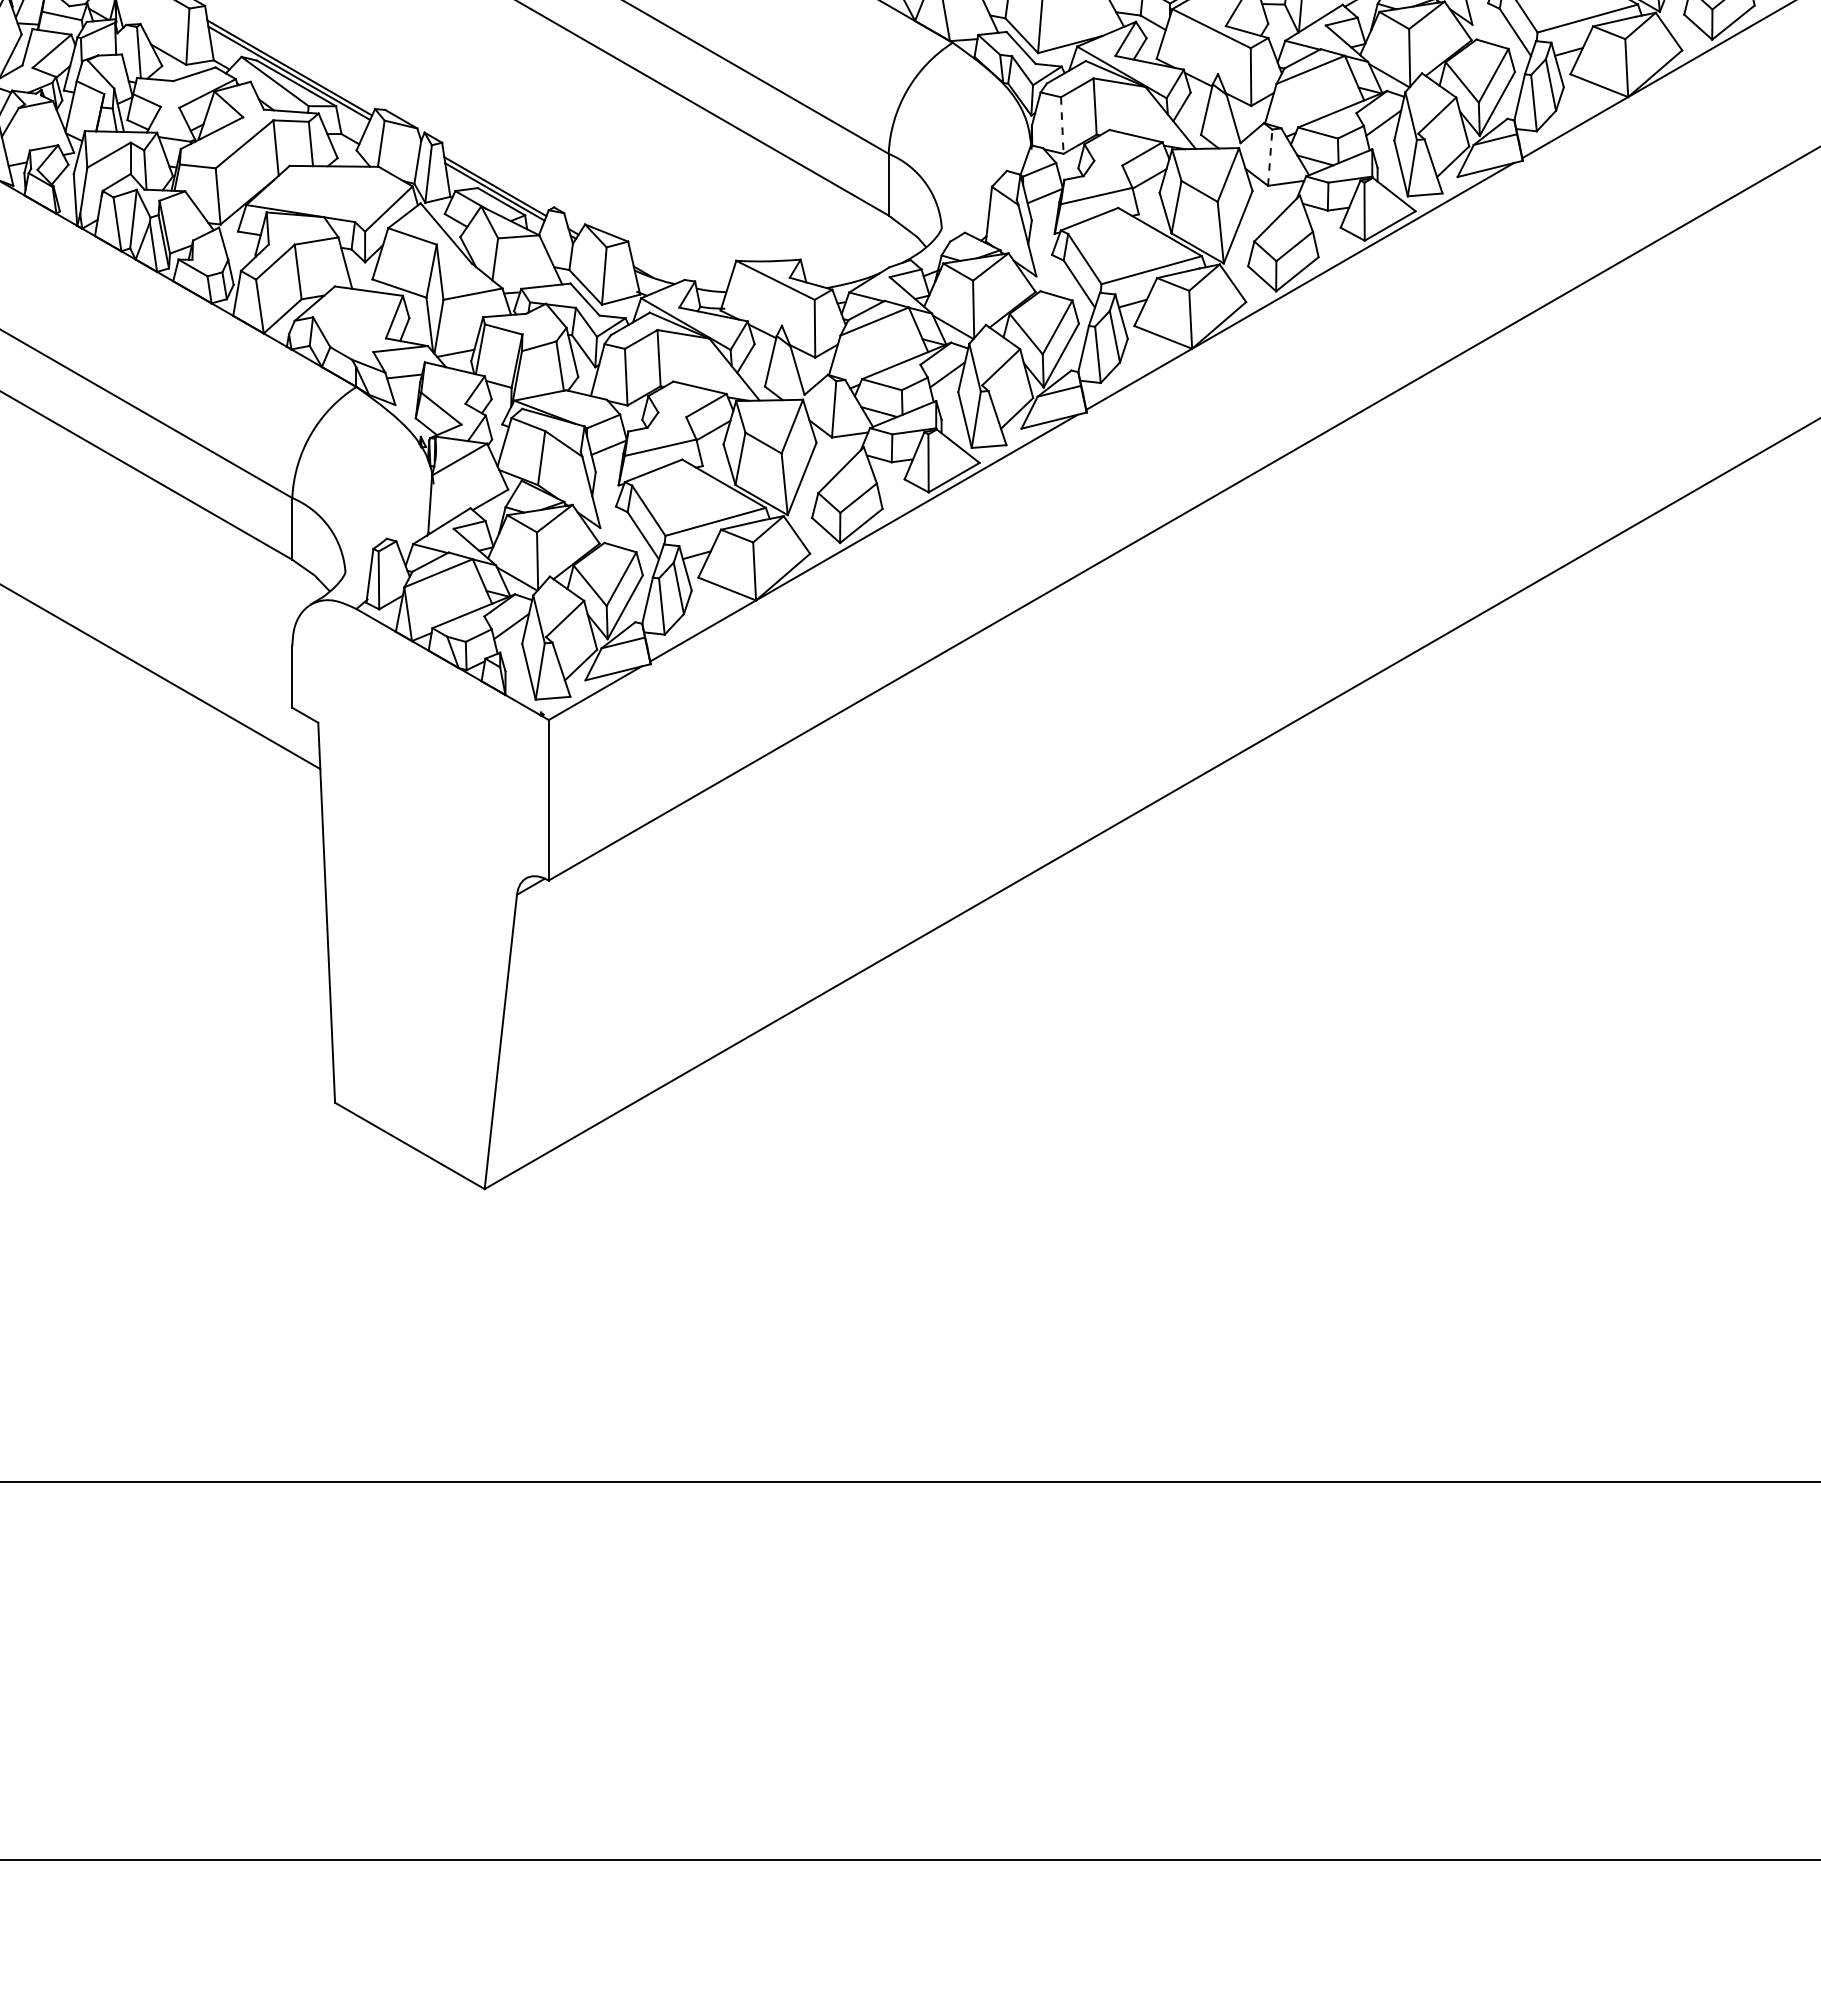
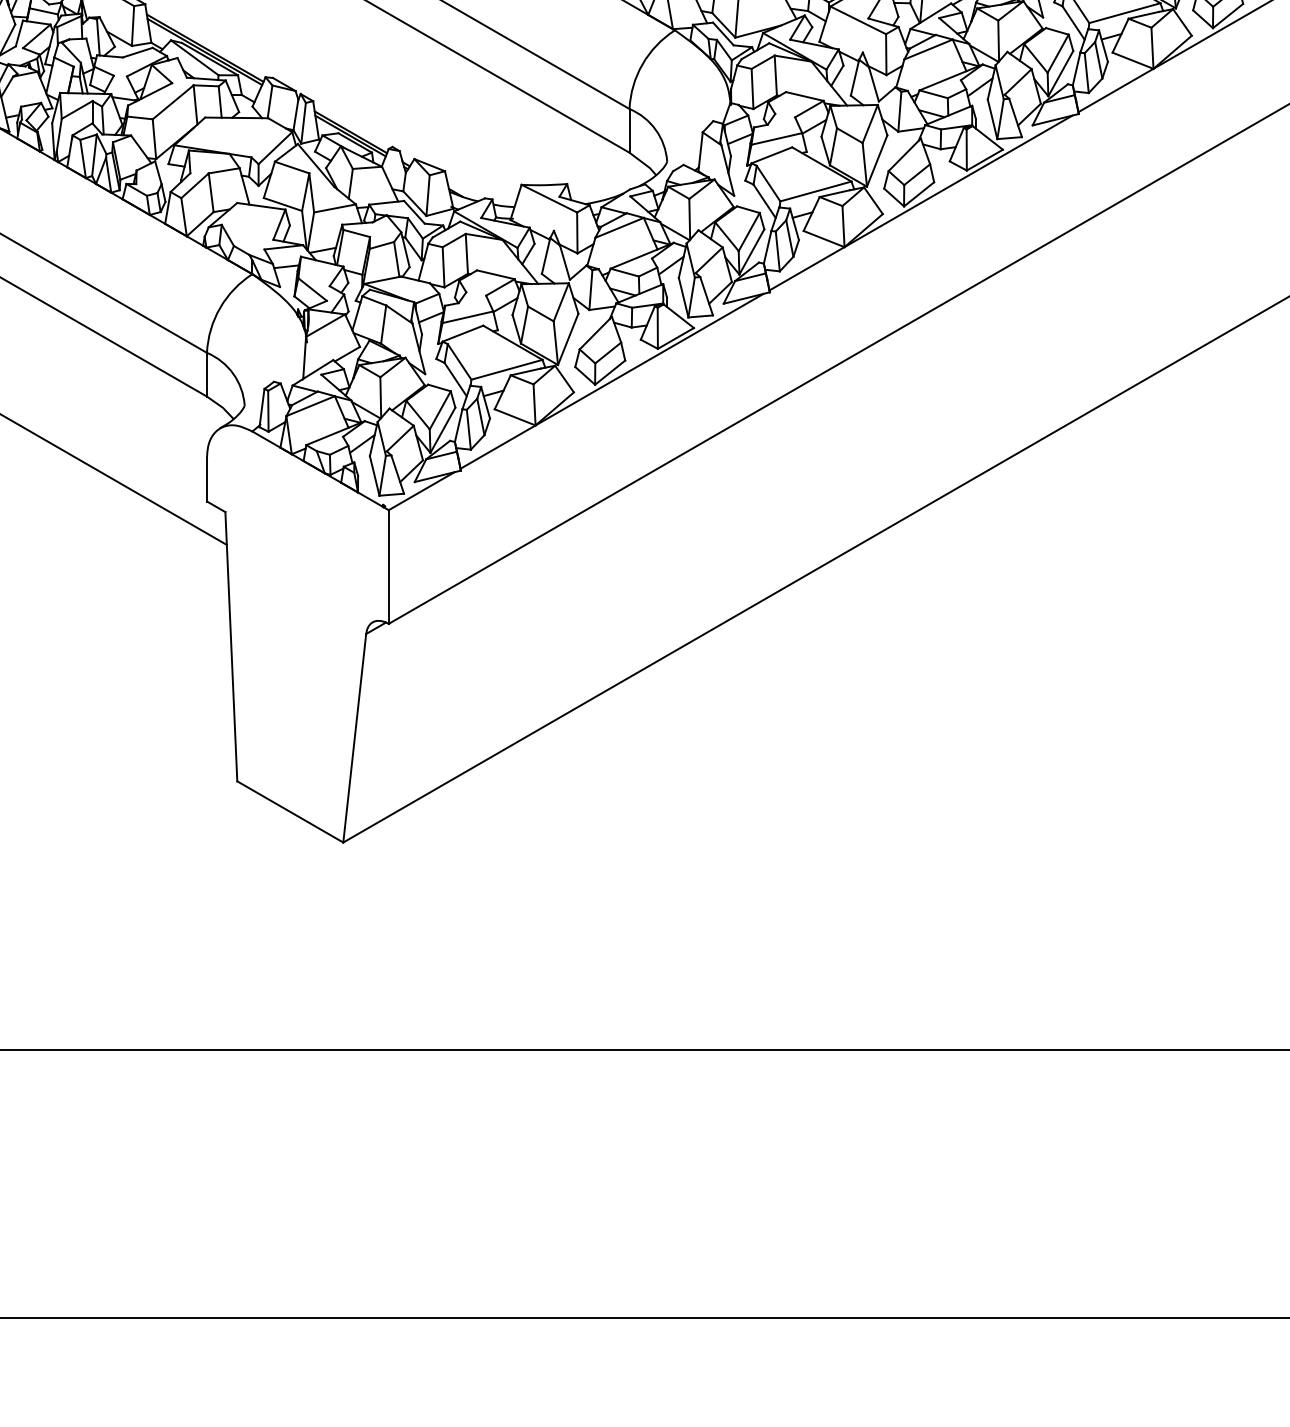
line: (1062, 126) -> (752, 89), dashed -> solid
line: (1270, 157) -> (900, 111), dashed -> solid

